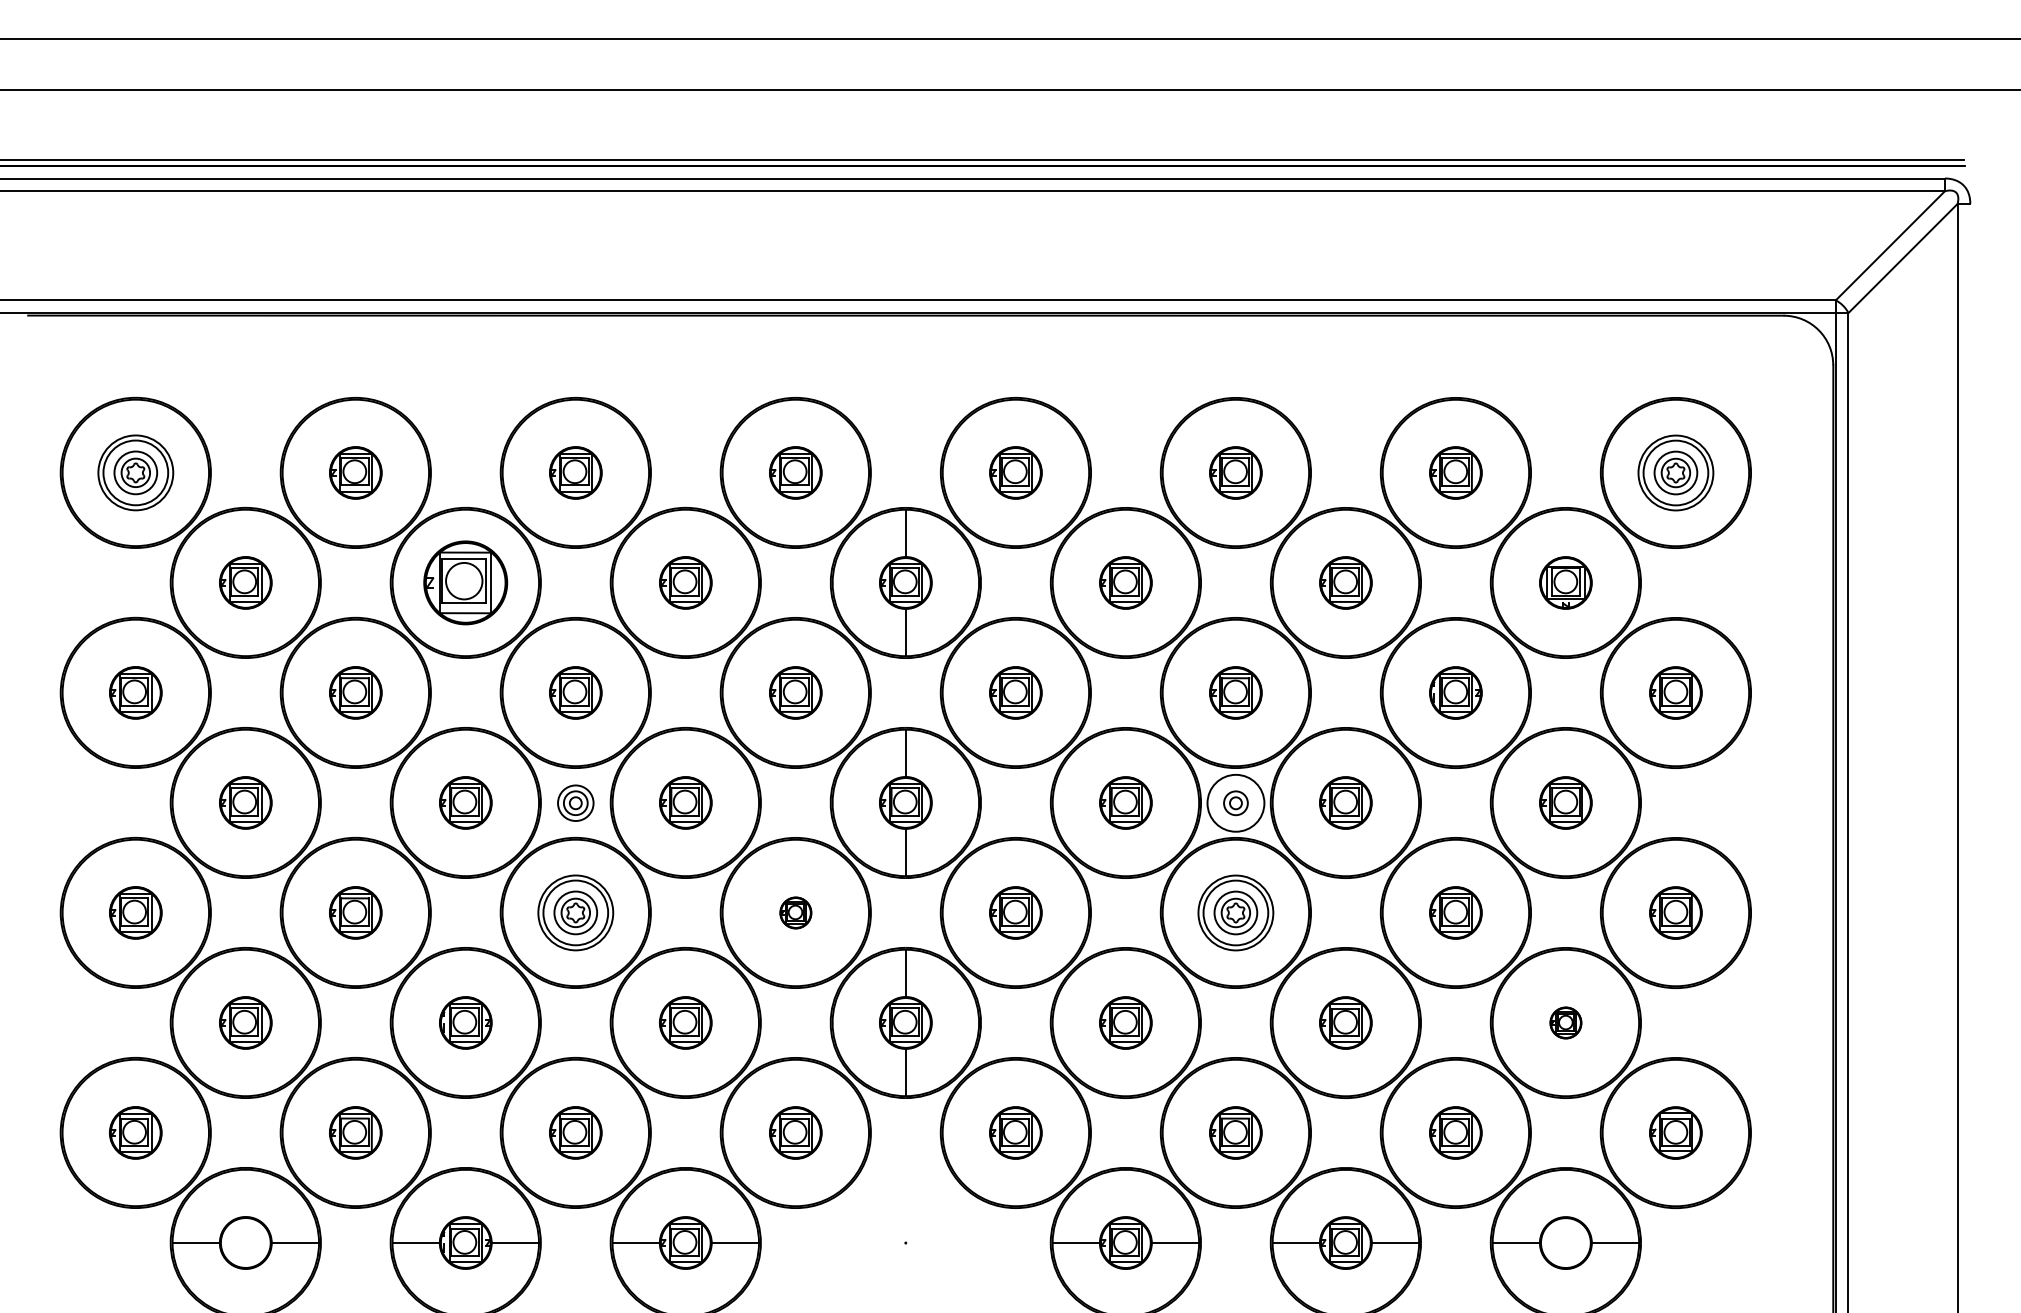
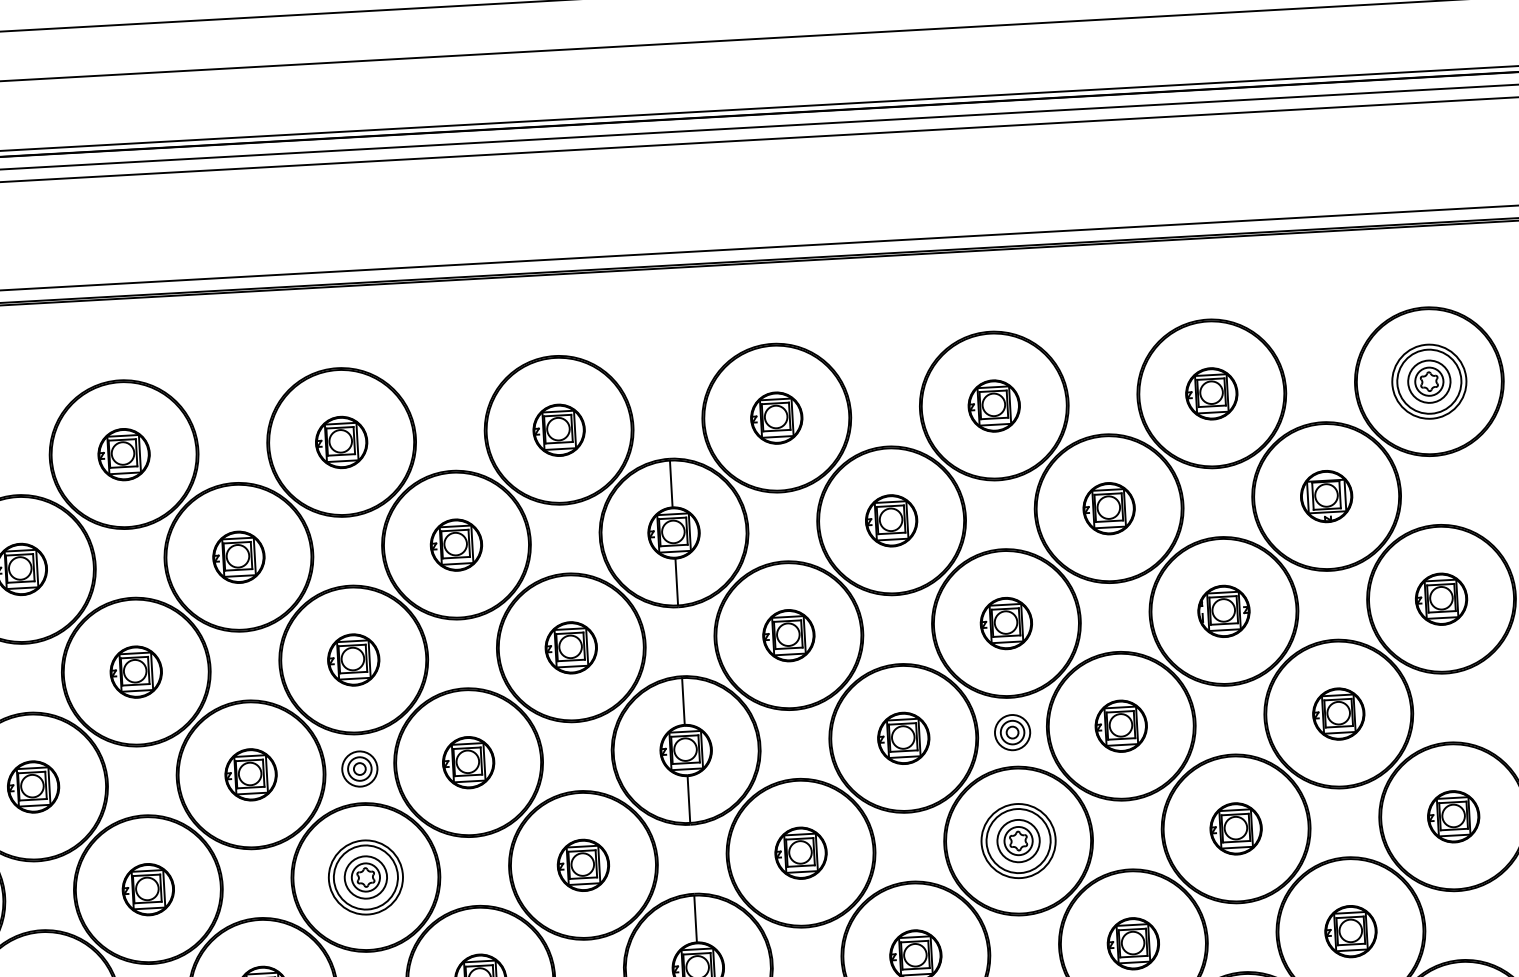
part: (465, 582) -> (238, 556), size x0.62
circle: (1235, 803) -> (1012, 732), size x0.62
part: (795, 912) -> (583, 864), size x1.67
part: (1565, 1022) -> (1350, 931), size x1.67

